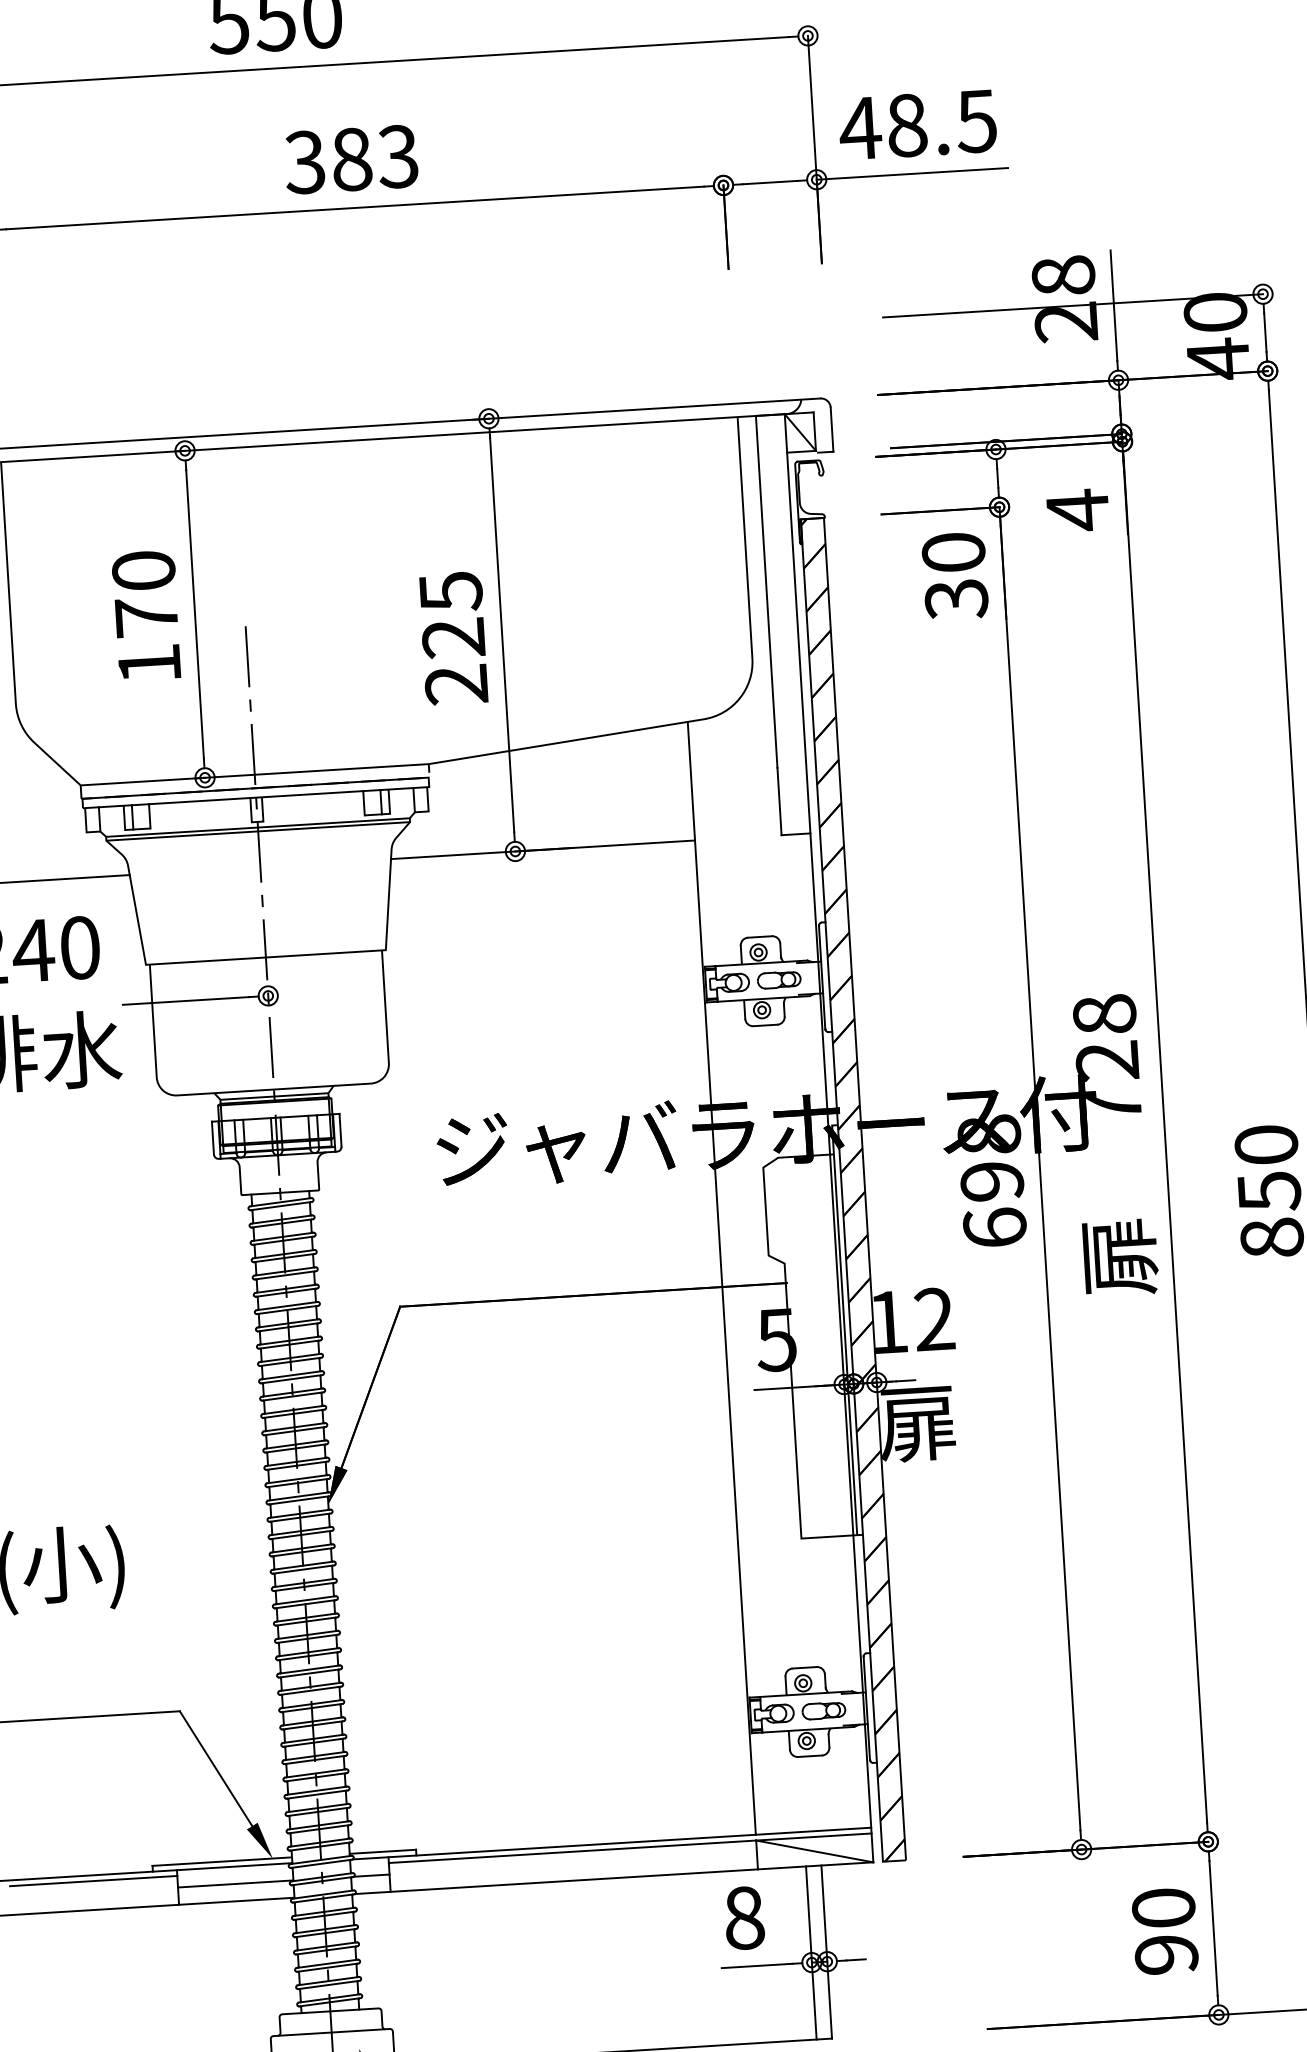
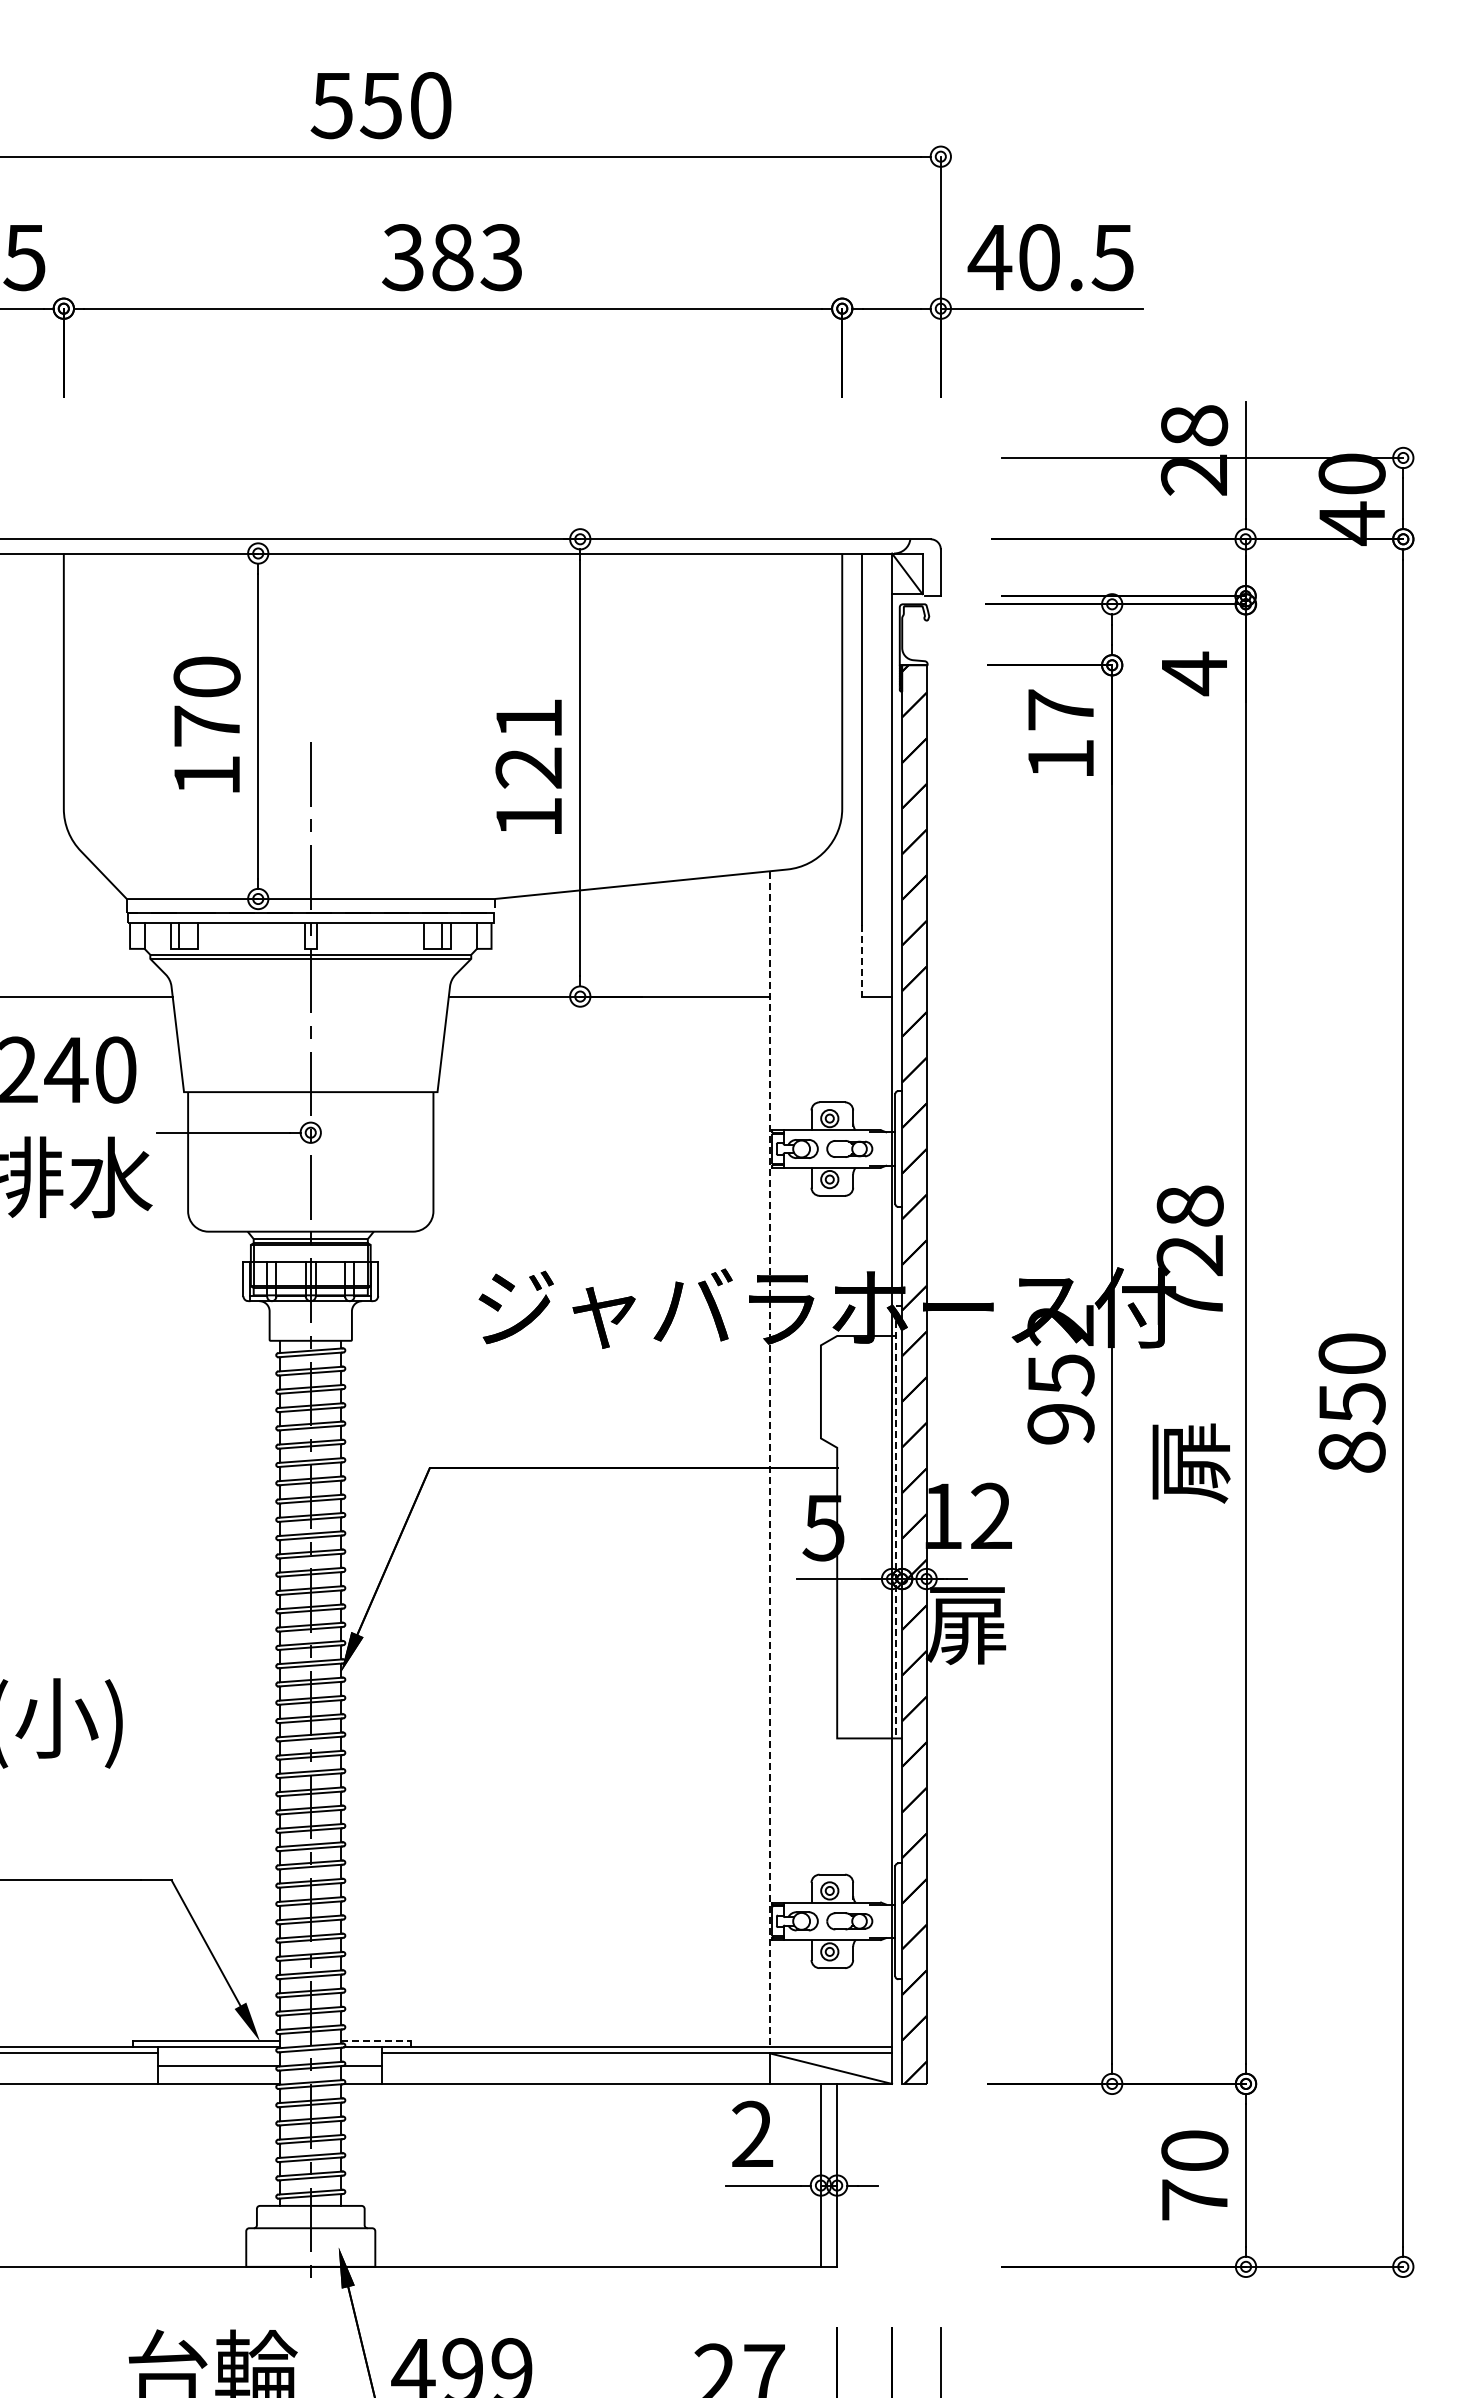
text: (907, 125) -> (1039, 257), 48.5 -> 40.5
text: (954, 575) -> (1060, 734), 30 -> 17
text: (453, 637) -> (528, 767), 225 -> 121
line: (779, 802) -> (861, 961), solid -> dashed
text: (991, 1181) -> (1060, 1374), 698 -> 952
line: (722, 1278) -> (770, 1459), solid -> dashed
line: (844, 1327) -> (896, 1518), solid -> dashed
line: (383, 1852) -> (376, 2041), solid -> dashed
text: (744, 1918) -> (752, 2134), 8 -> 2
text: (1166, 1954) -> (1194, 2199), 90 -> 70

